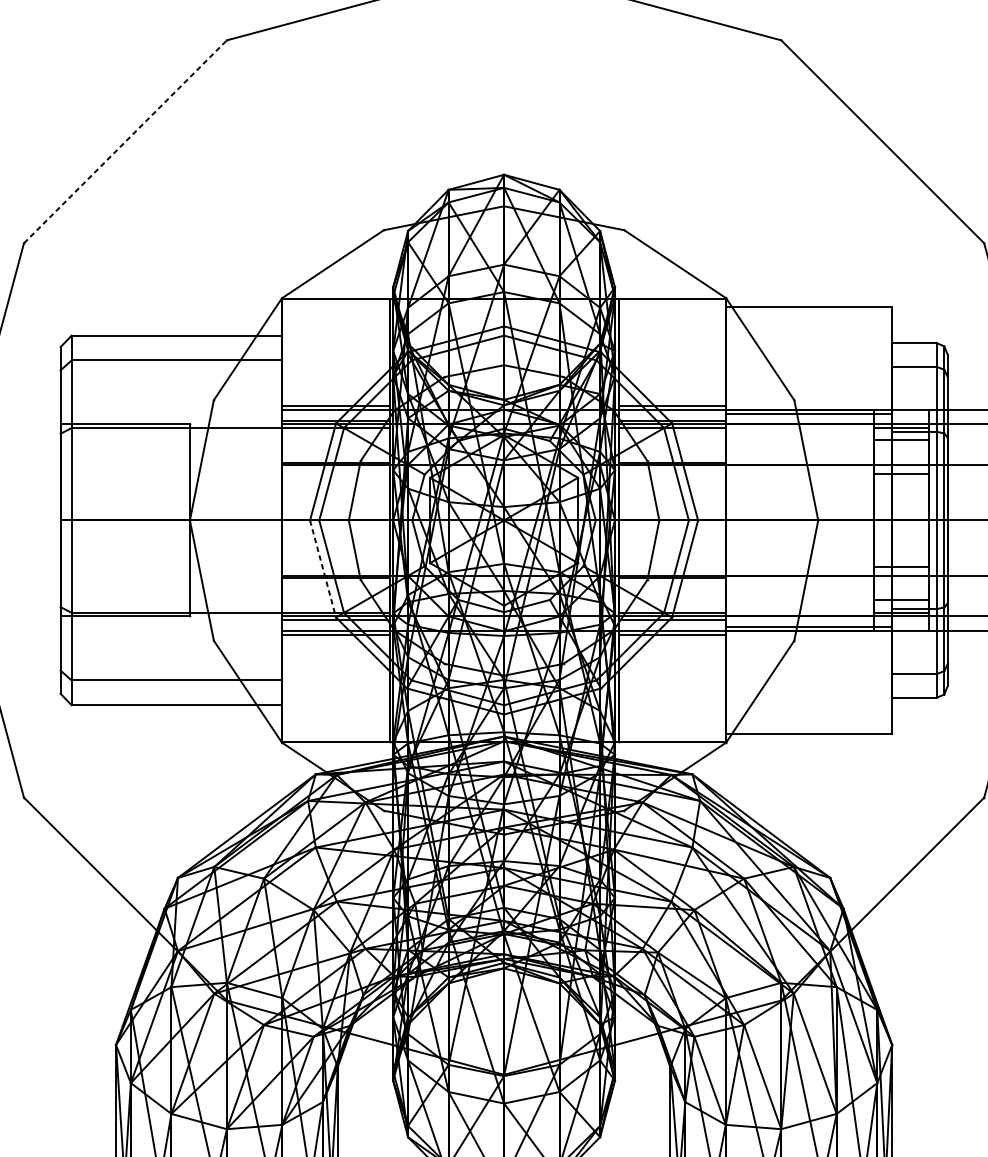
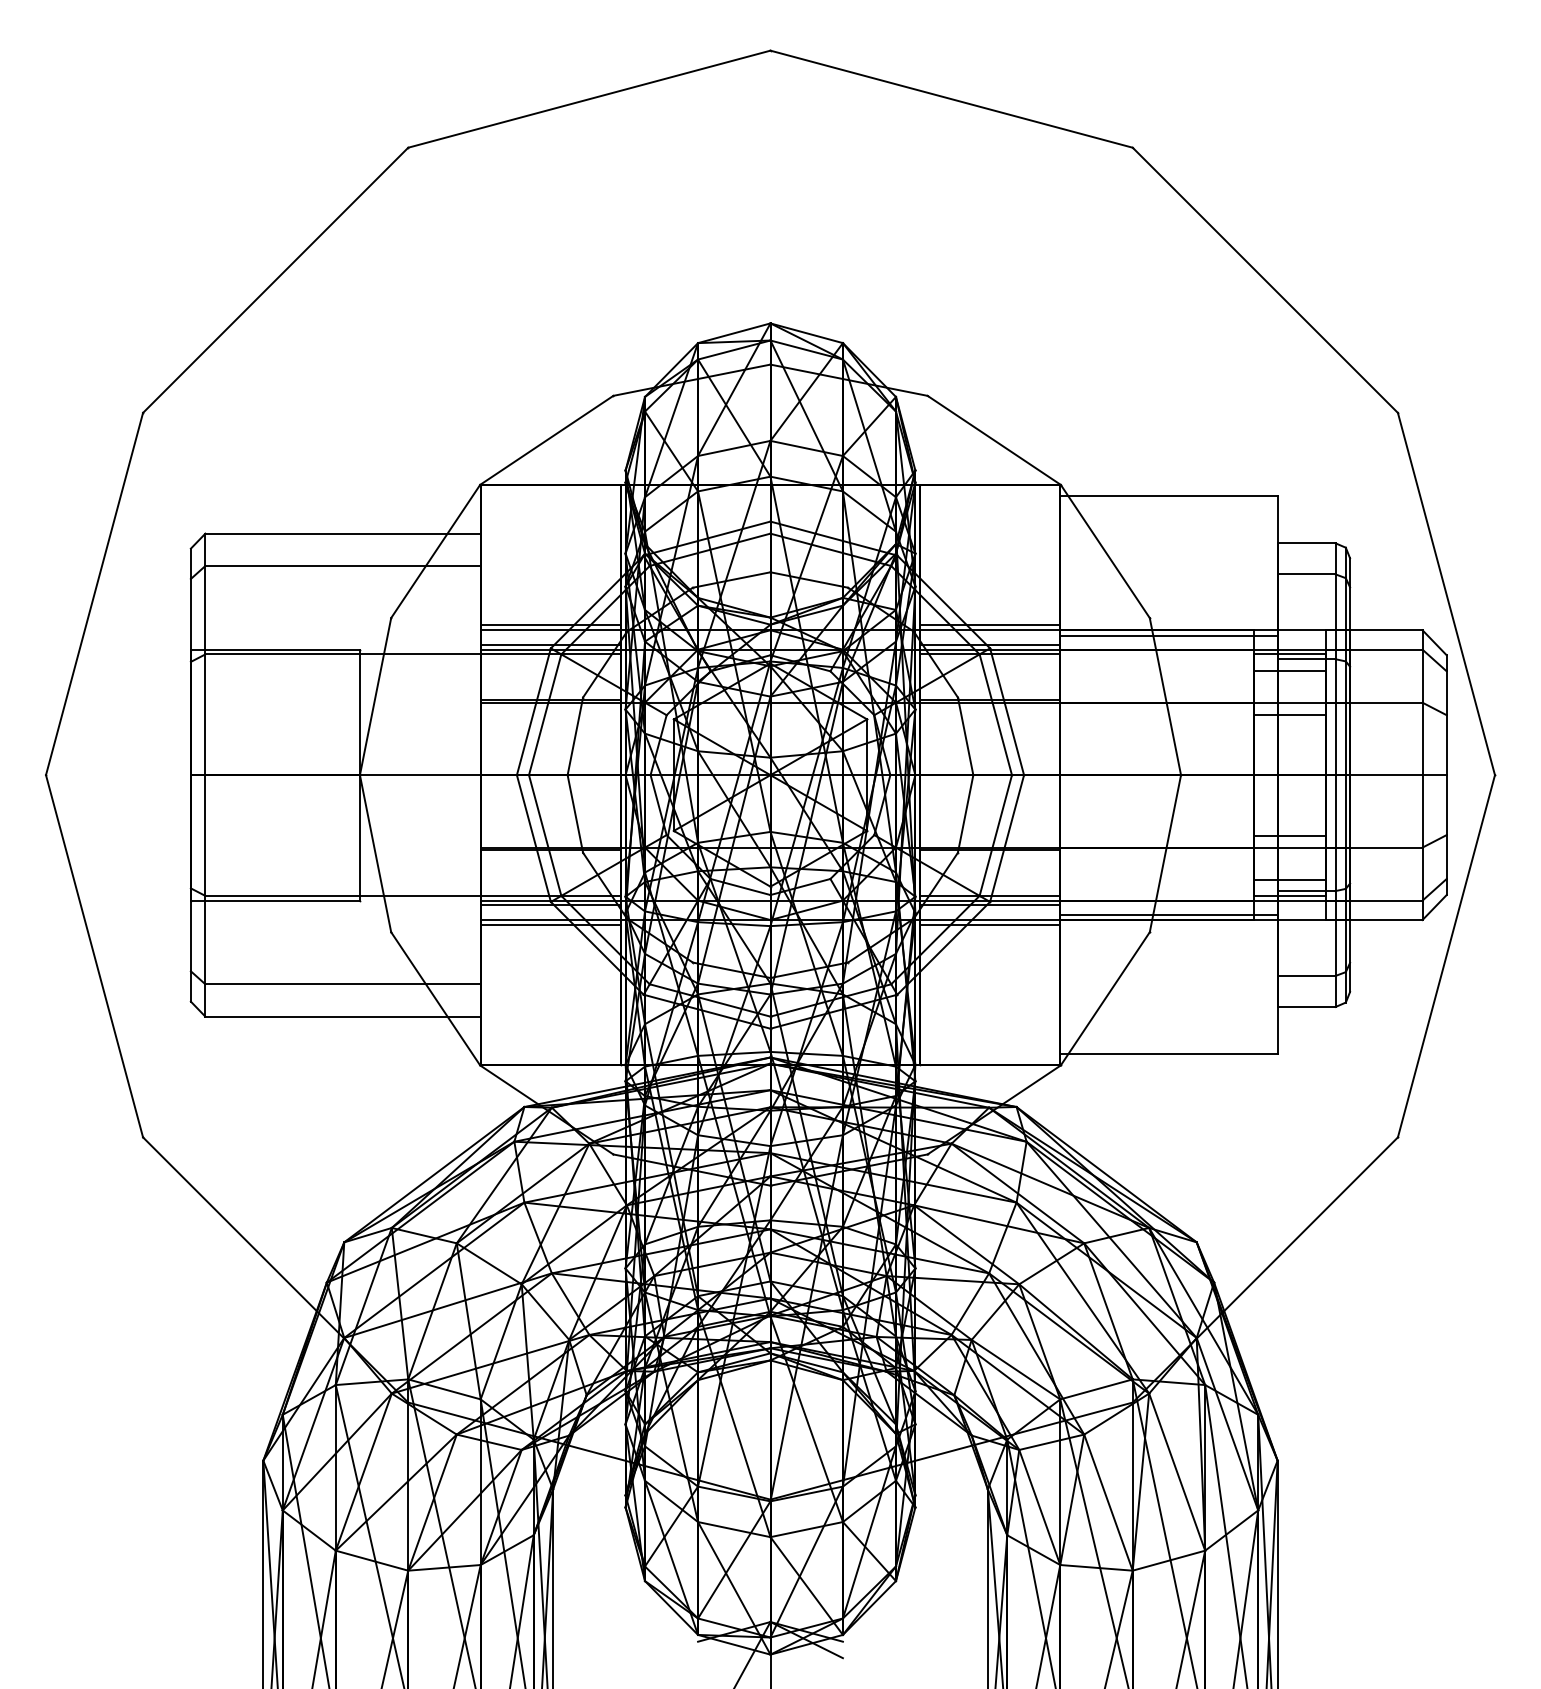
line: (125, 141) -> (275, 280), dashed -> solid
line: (322, 568) -> (533, 838), dashed -> solid

